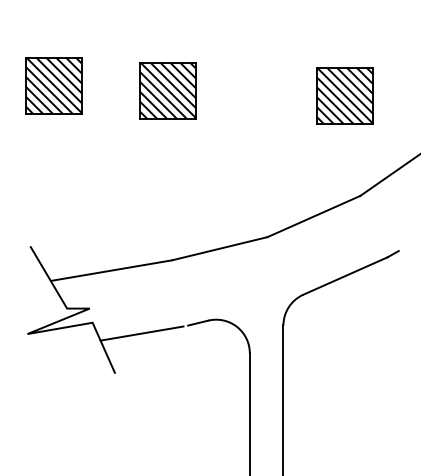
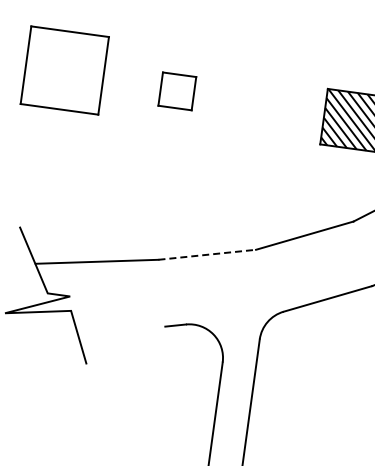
part: (53, 85) -> (64, 70), size x1.4
part: (167, 90) -> (176, 90), size x0.6
line: (220, 248) -> (207, 254), solid -> dashed
line: (141, 333) -> (118, 328), removed

